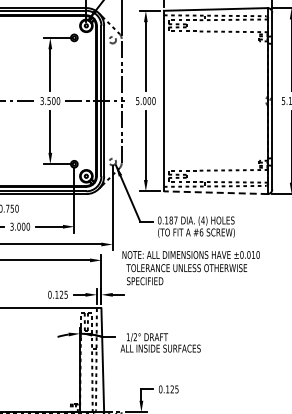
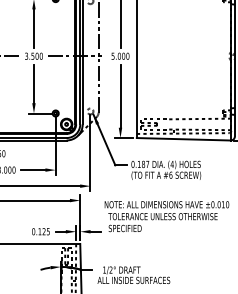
line: (215, 192) -> (183, 139), dashed -> solid
text: (190, 268) -> (166, 216), moved

